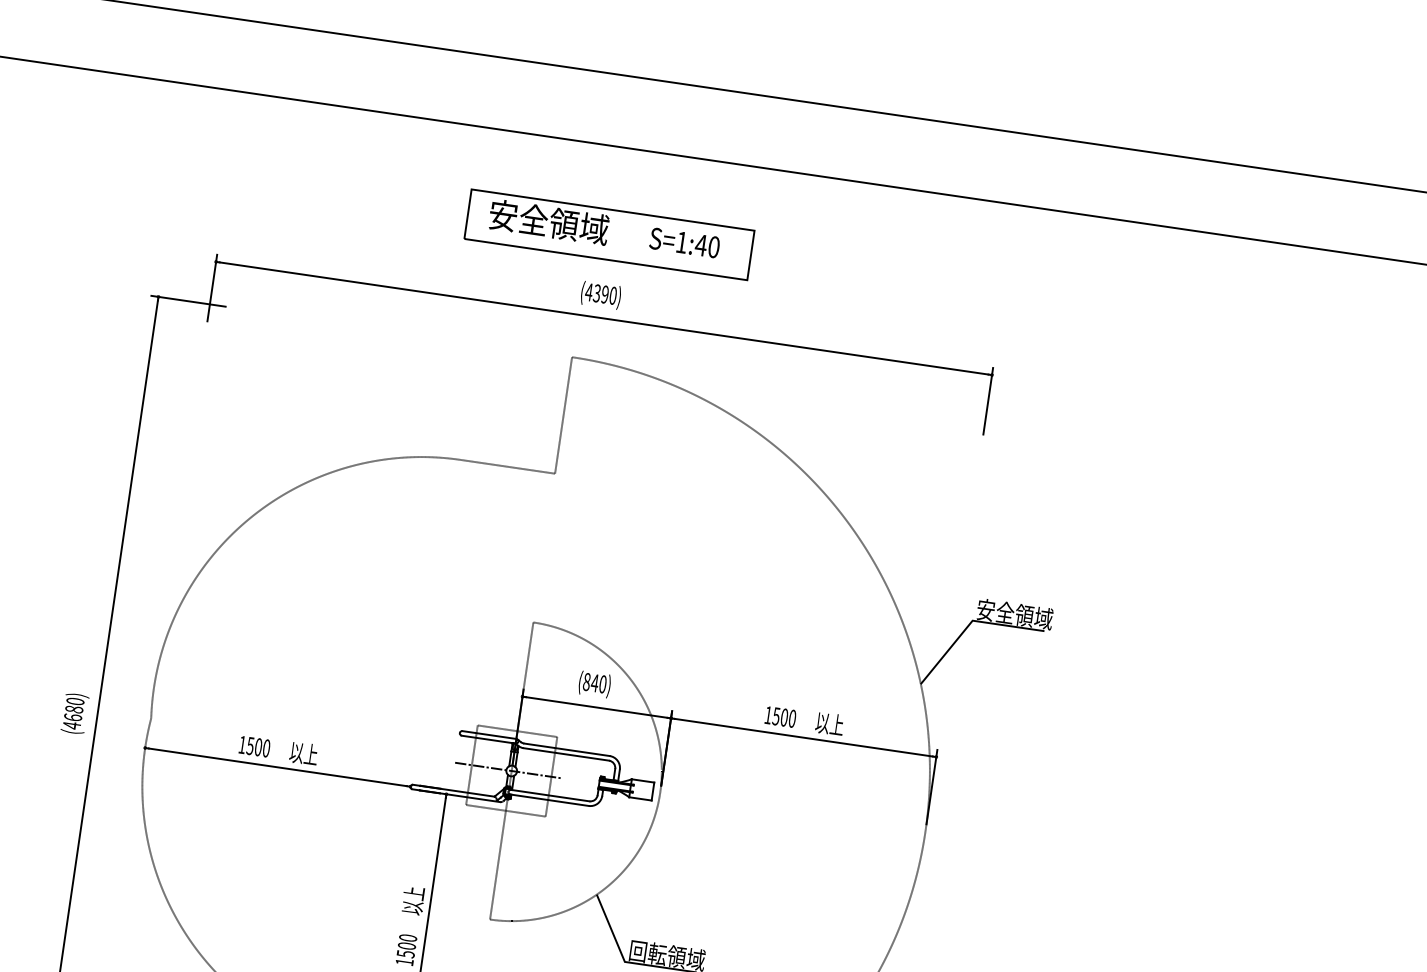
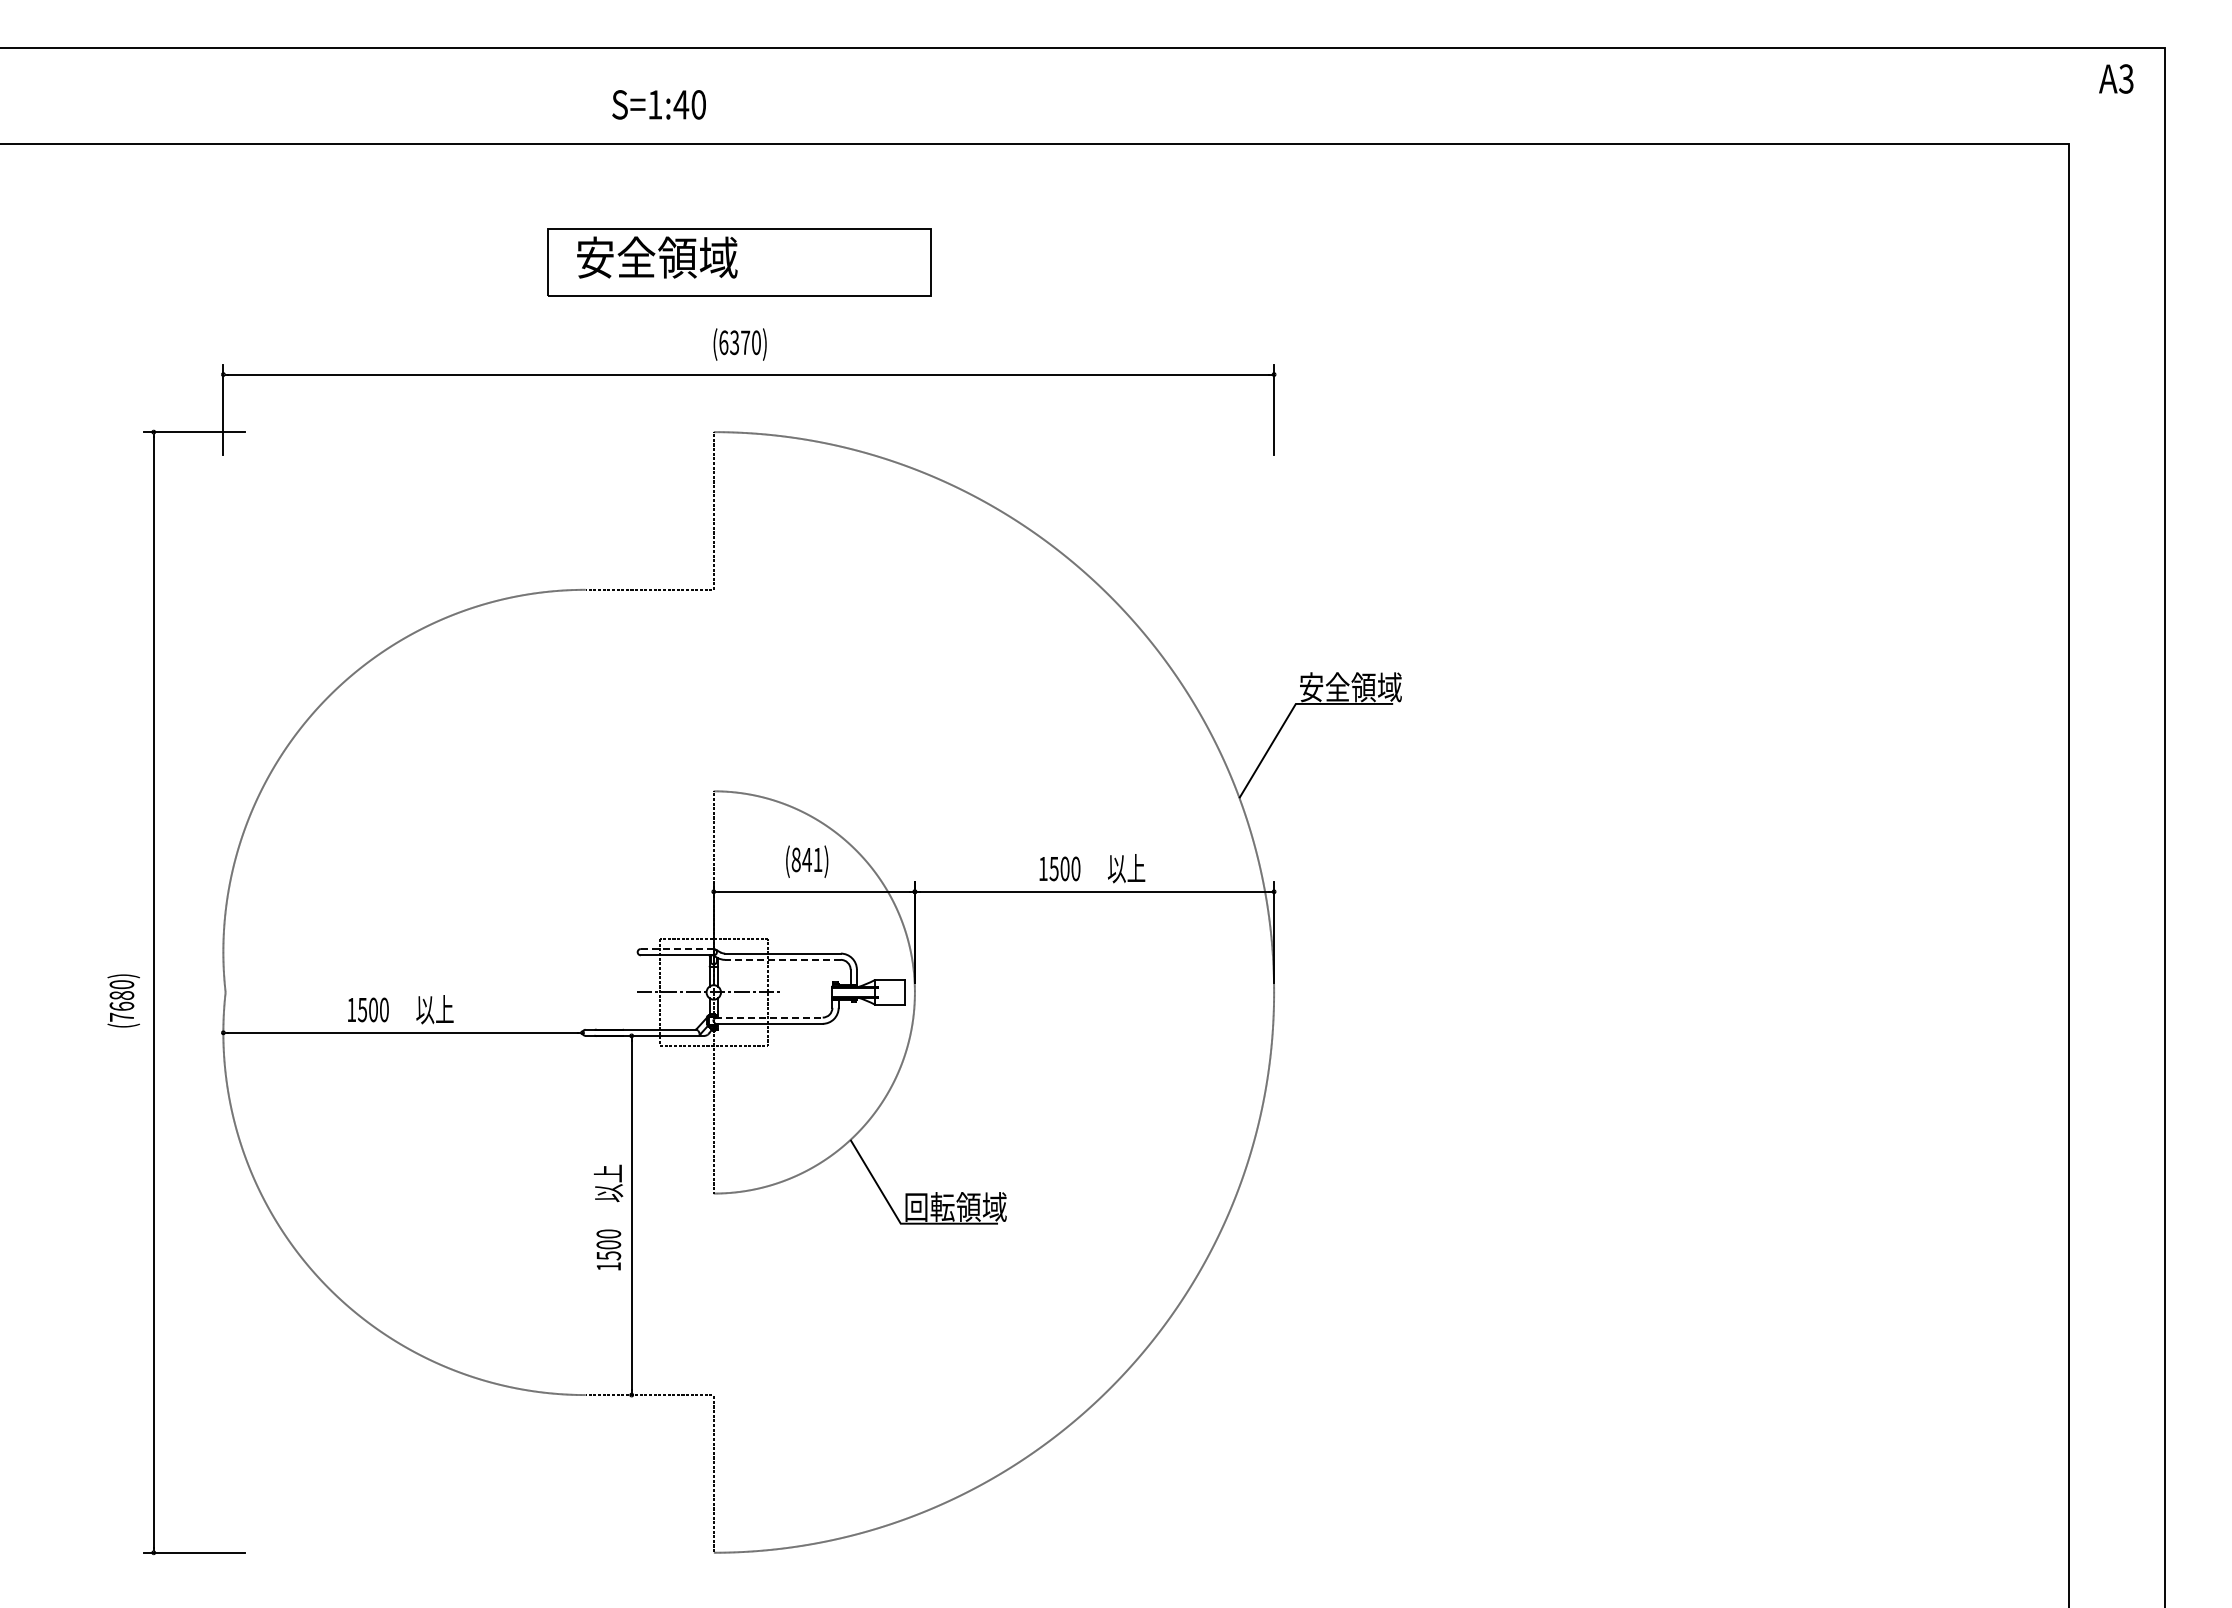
text: (684, 242) -> (658, 104), moved
text: (597, 293) -> (734, 342), (4390) -> (6370)
text: (602, 684) -> (817, 859), (840) -> (841)
text: (71, 725) -> (121, 1017), (4680) -> (7680)
line: (489, 735) -> (677, 949), solid -> dashed
line: (566, 754) -> (783, 959), solid -> dashed
line: (550, 795) -> (769, 1017), solid -> dashed

